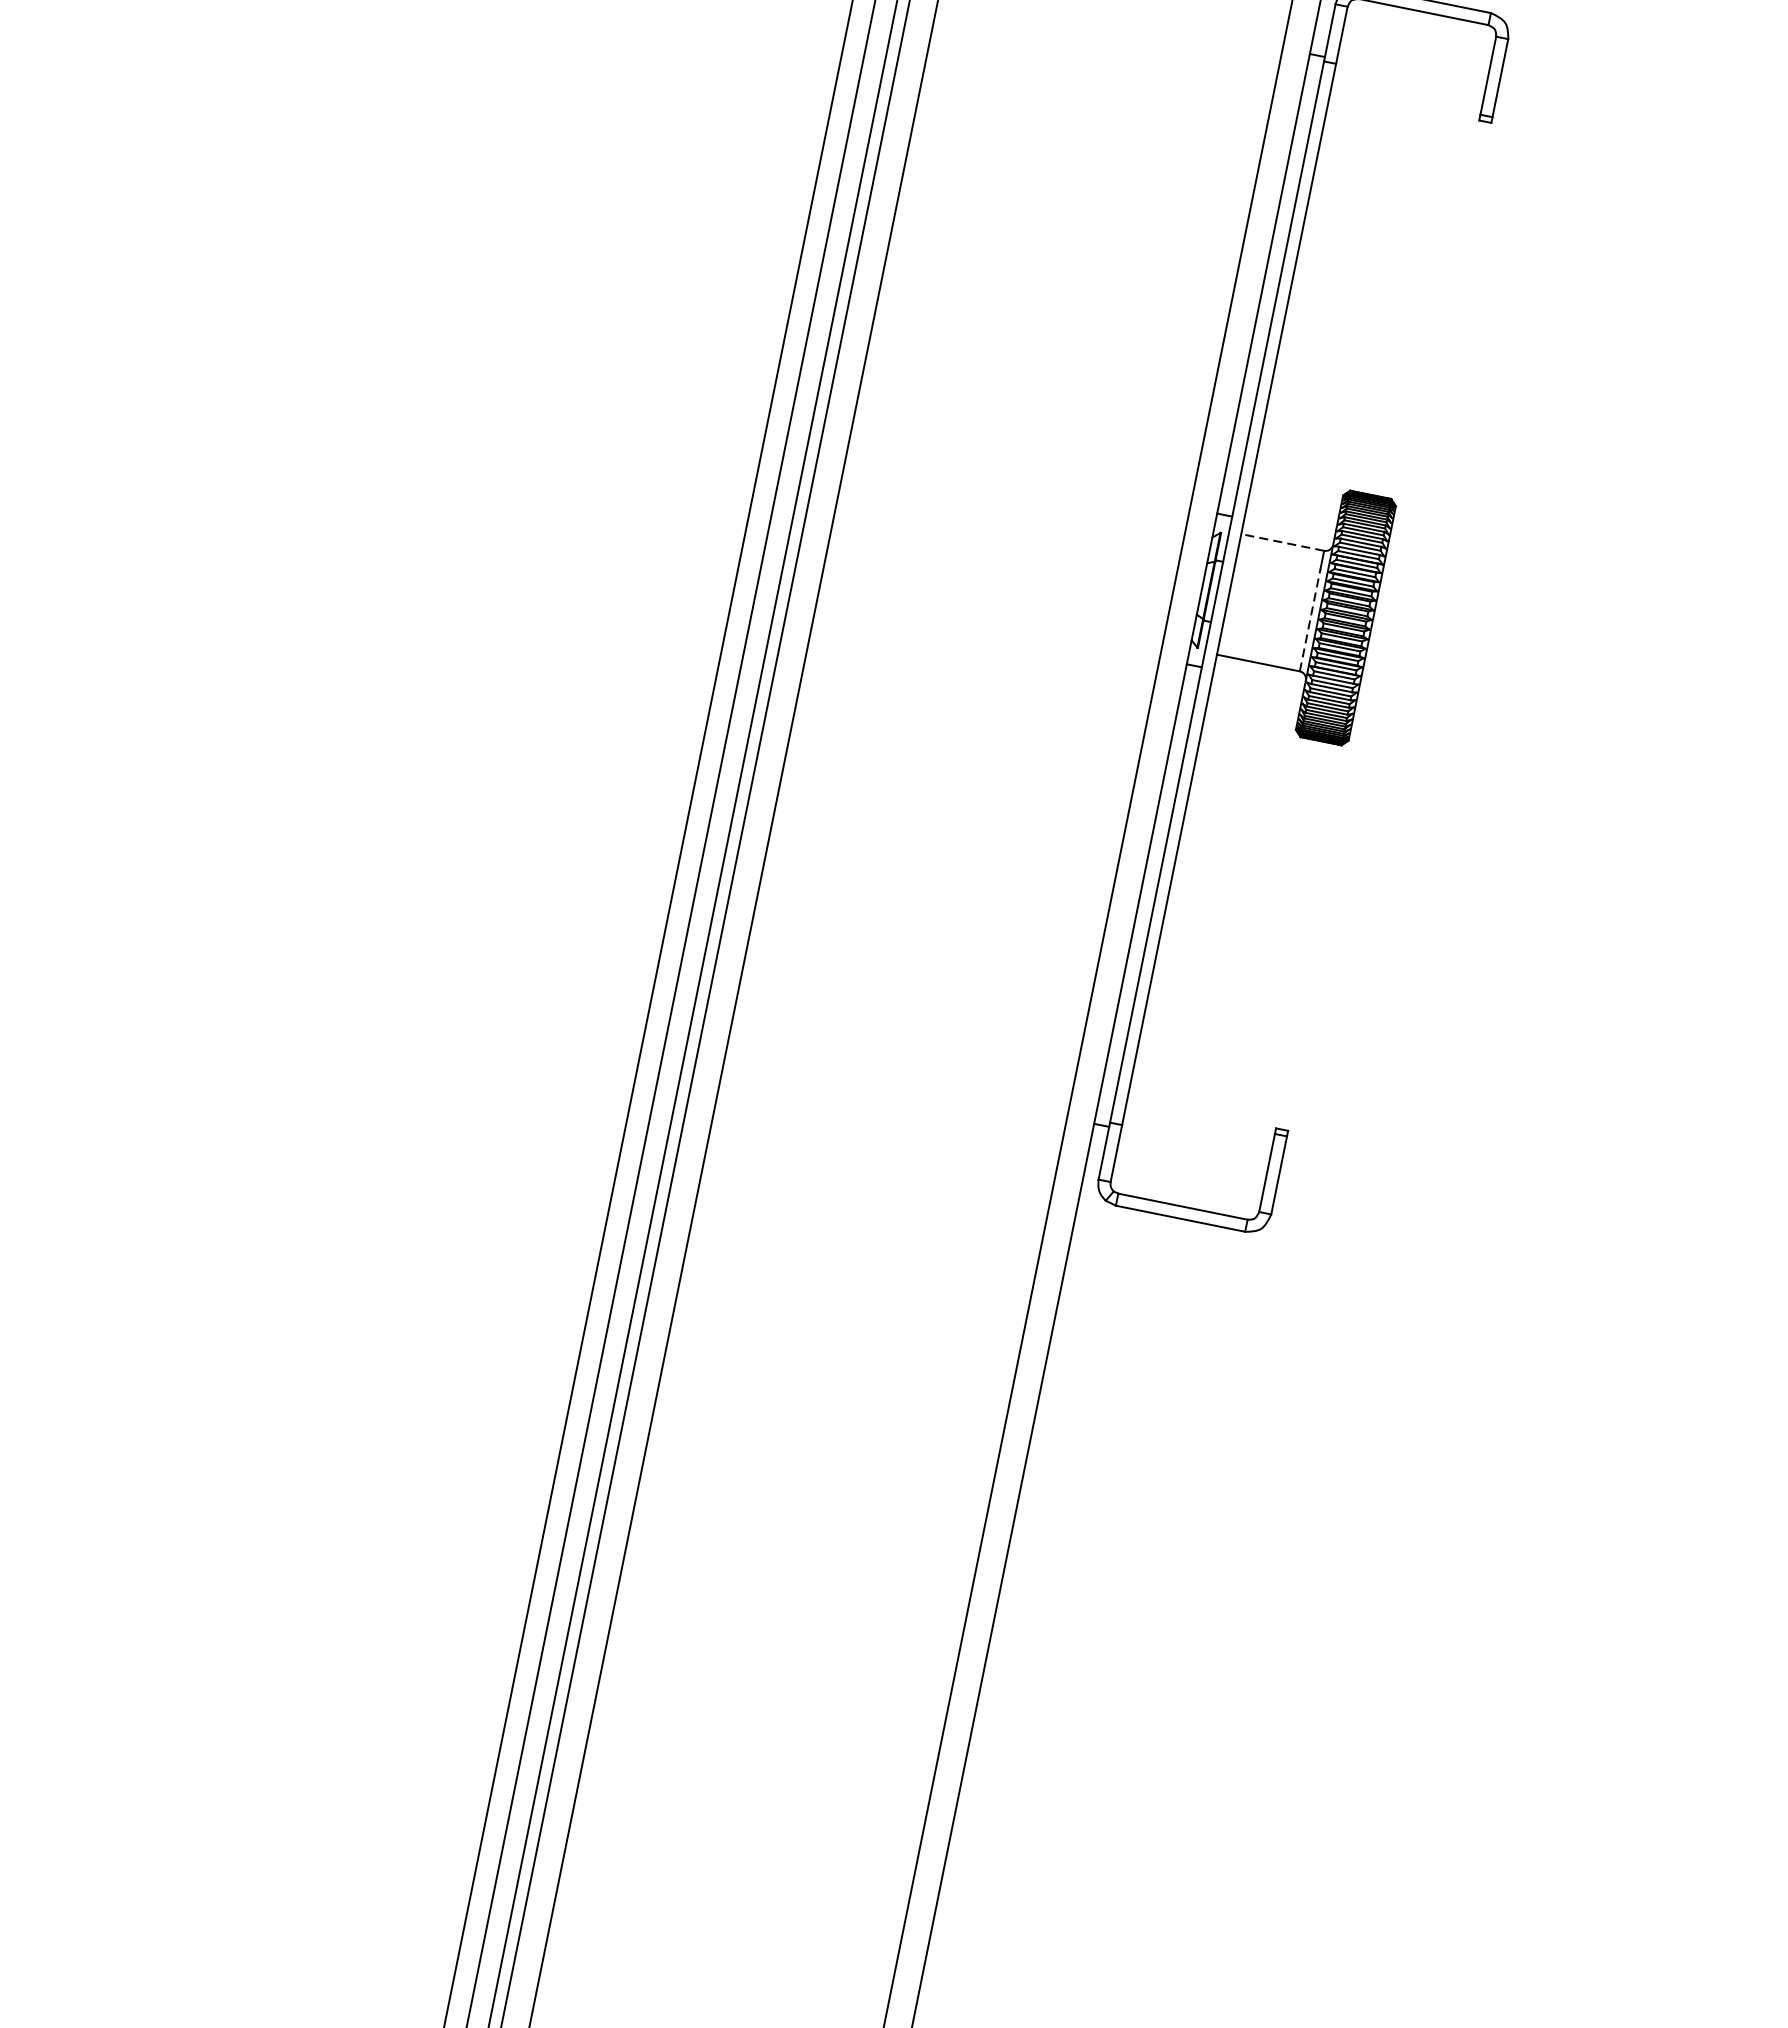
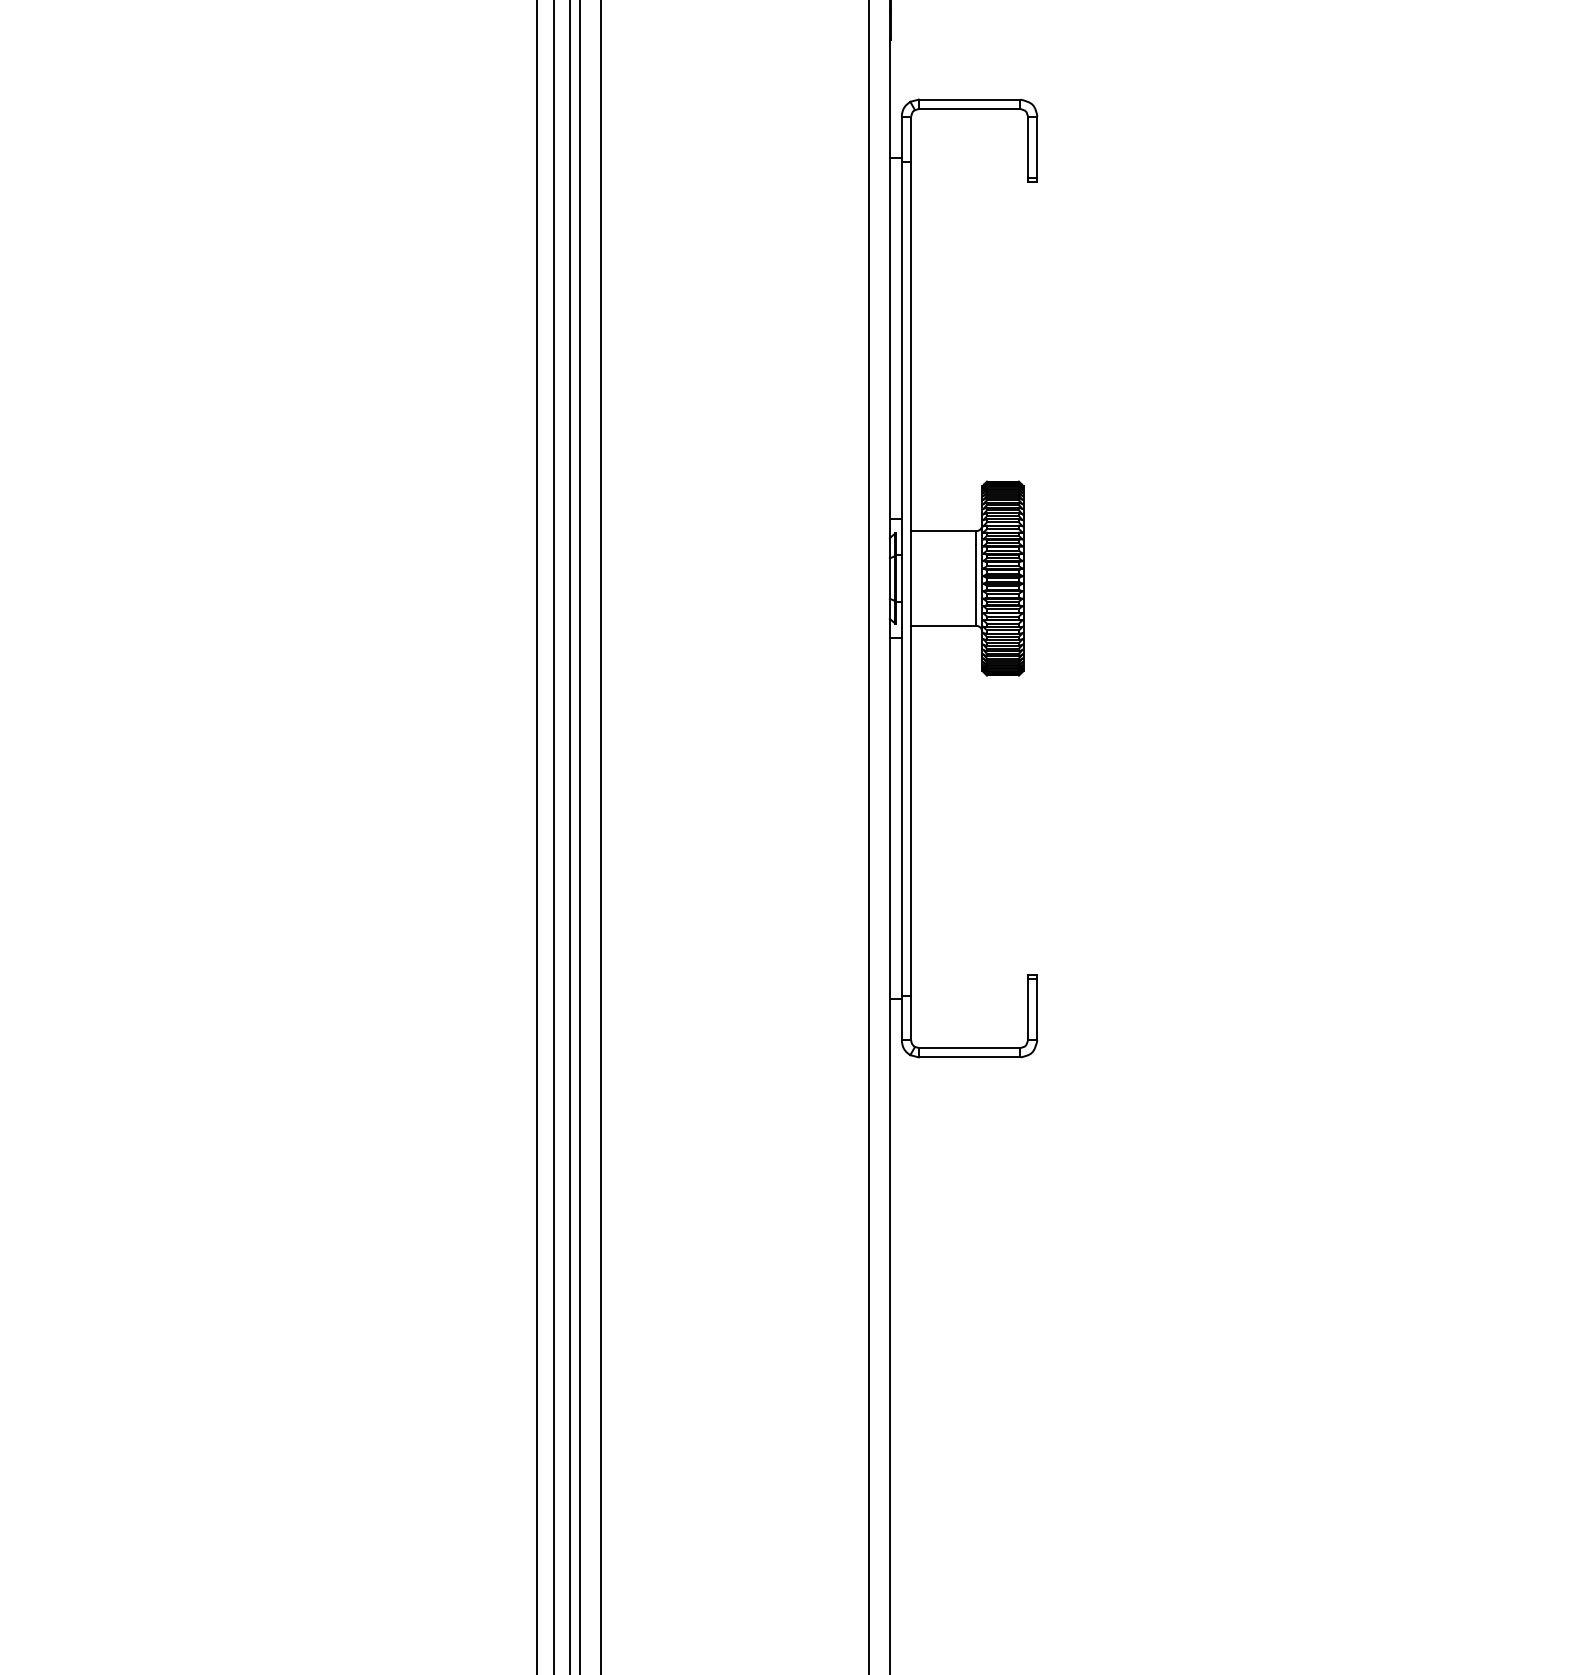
line: (1282, 542) -> (943, 531), dashed -> solid
line: (1310, 620) -> (976, 585), dashed -> solid

